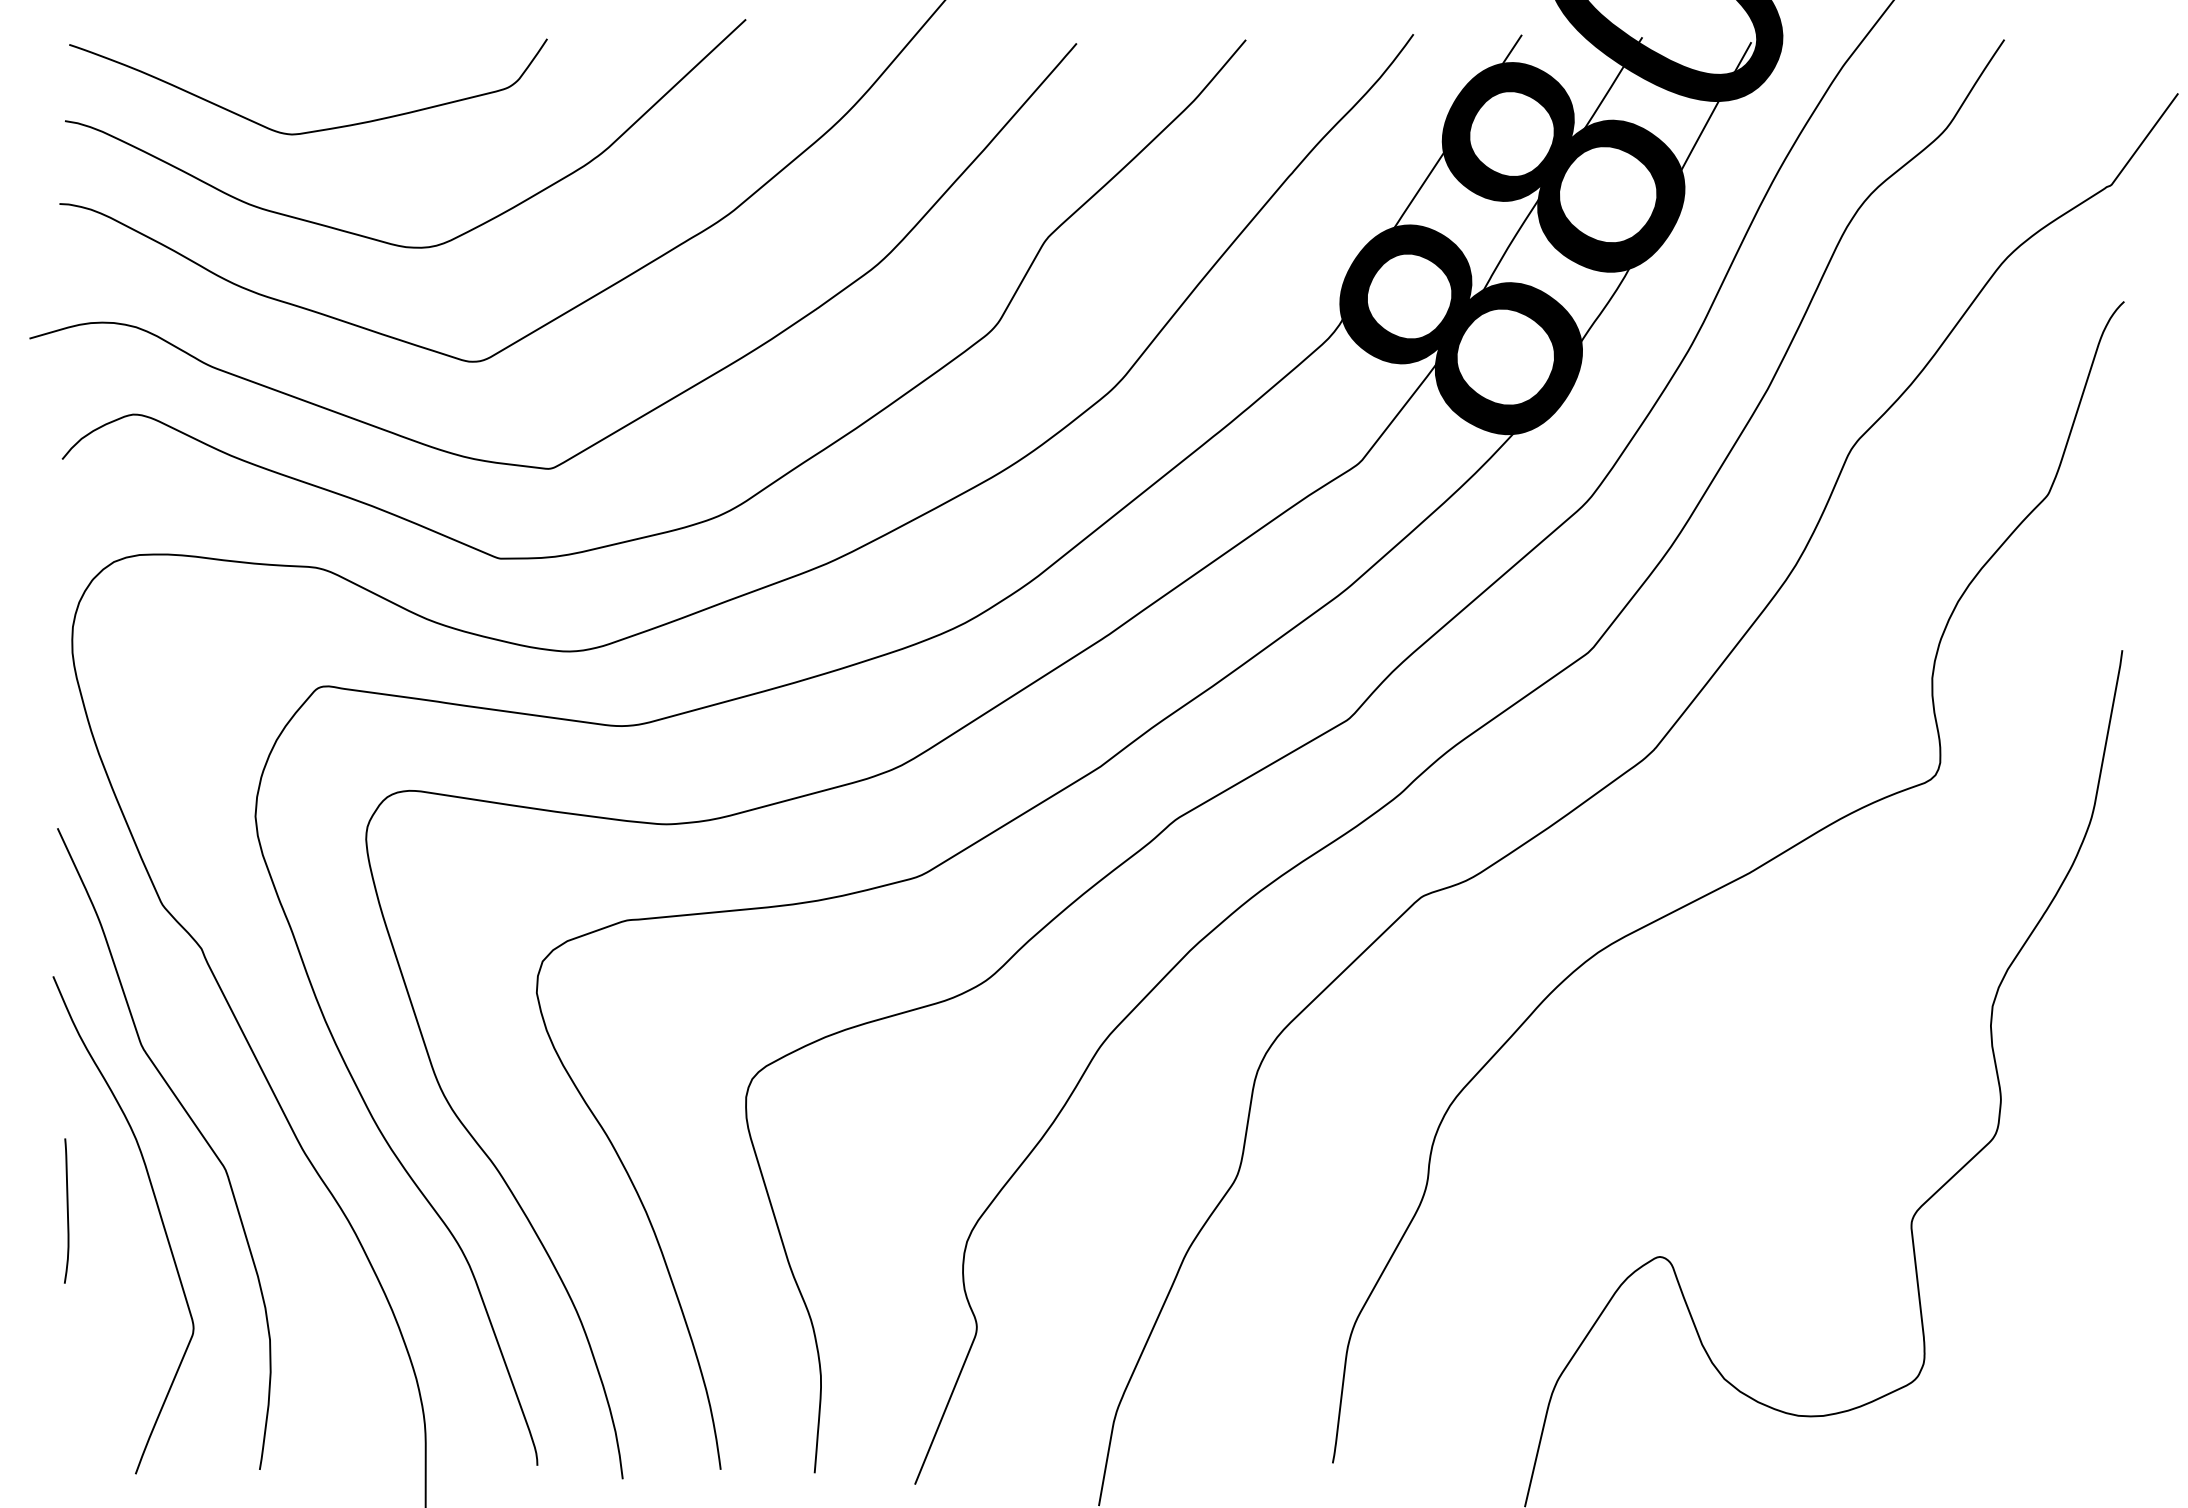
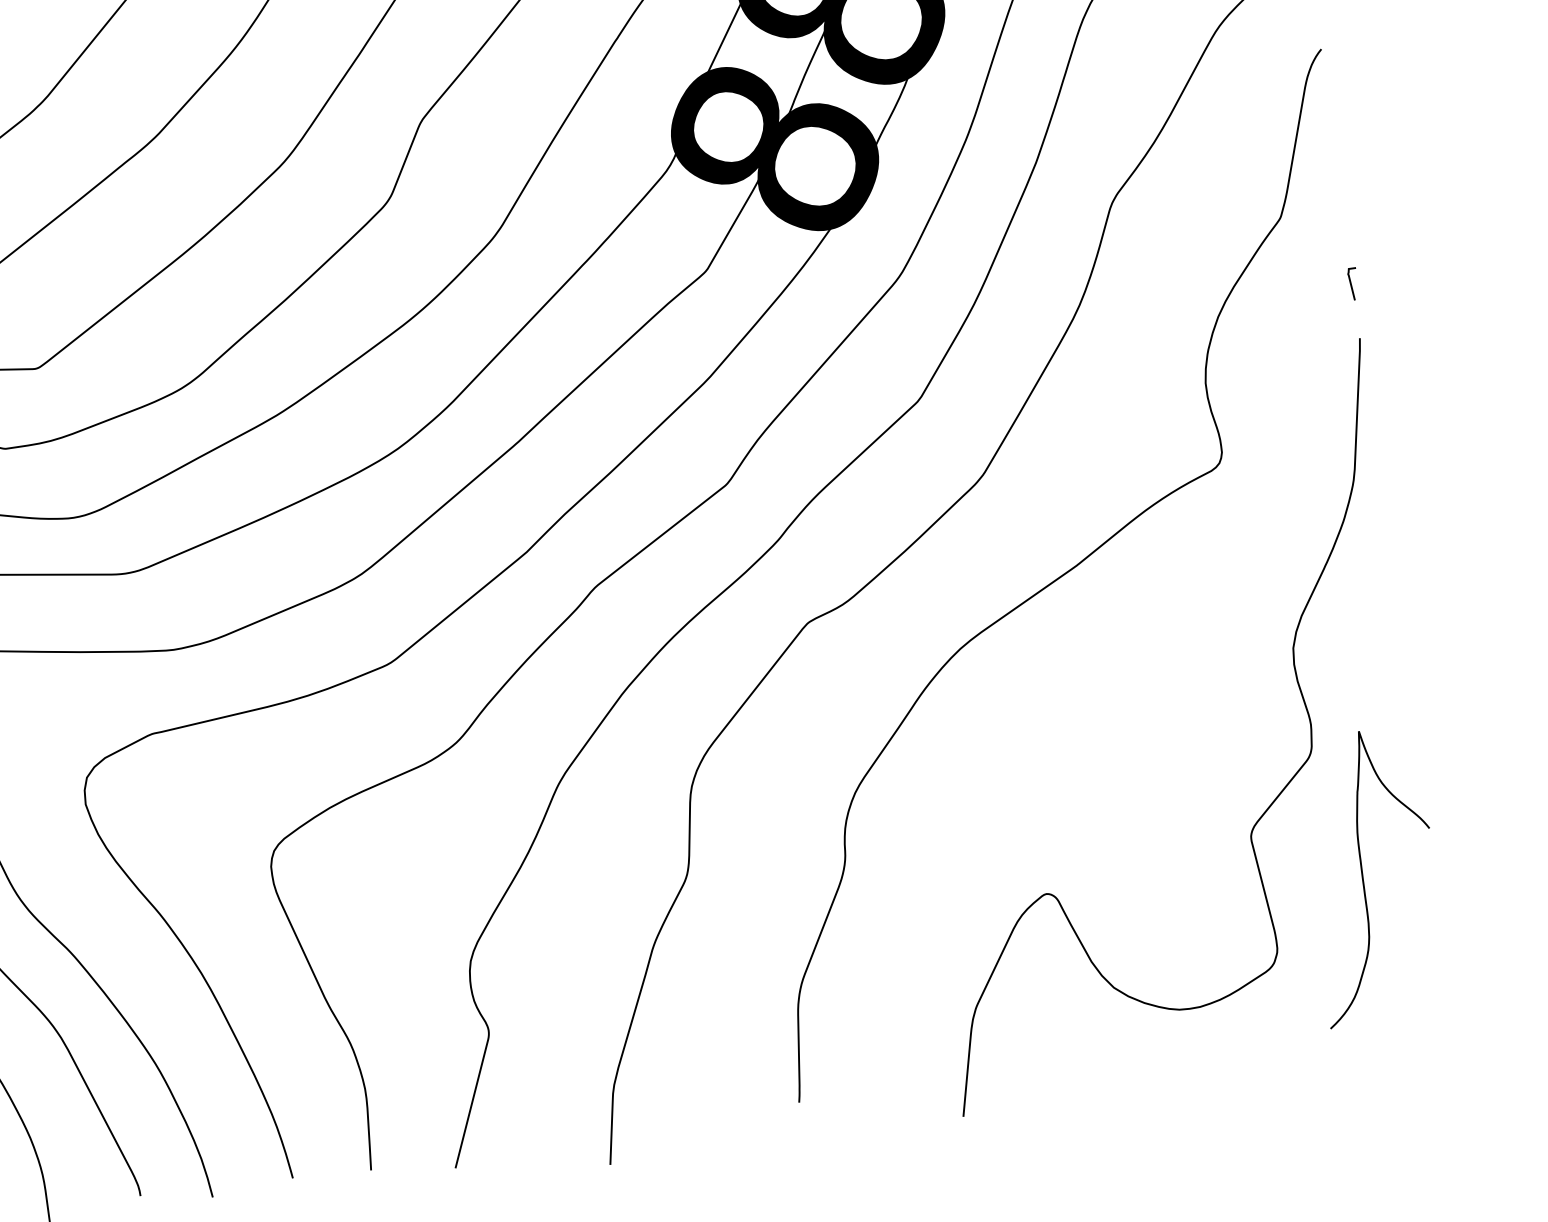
curve: (2121, 584) -> (1351, 283), added
curve: (2037, 1289) -> (1363, 877), added

